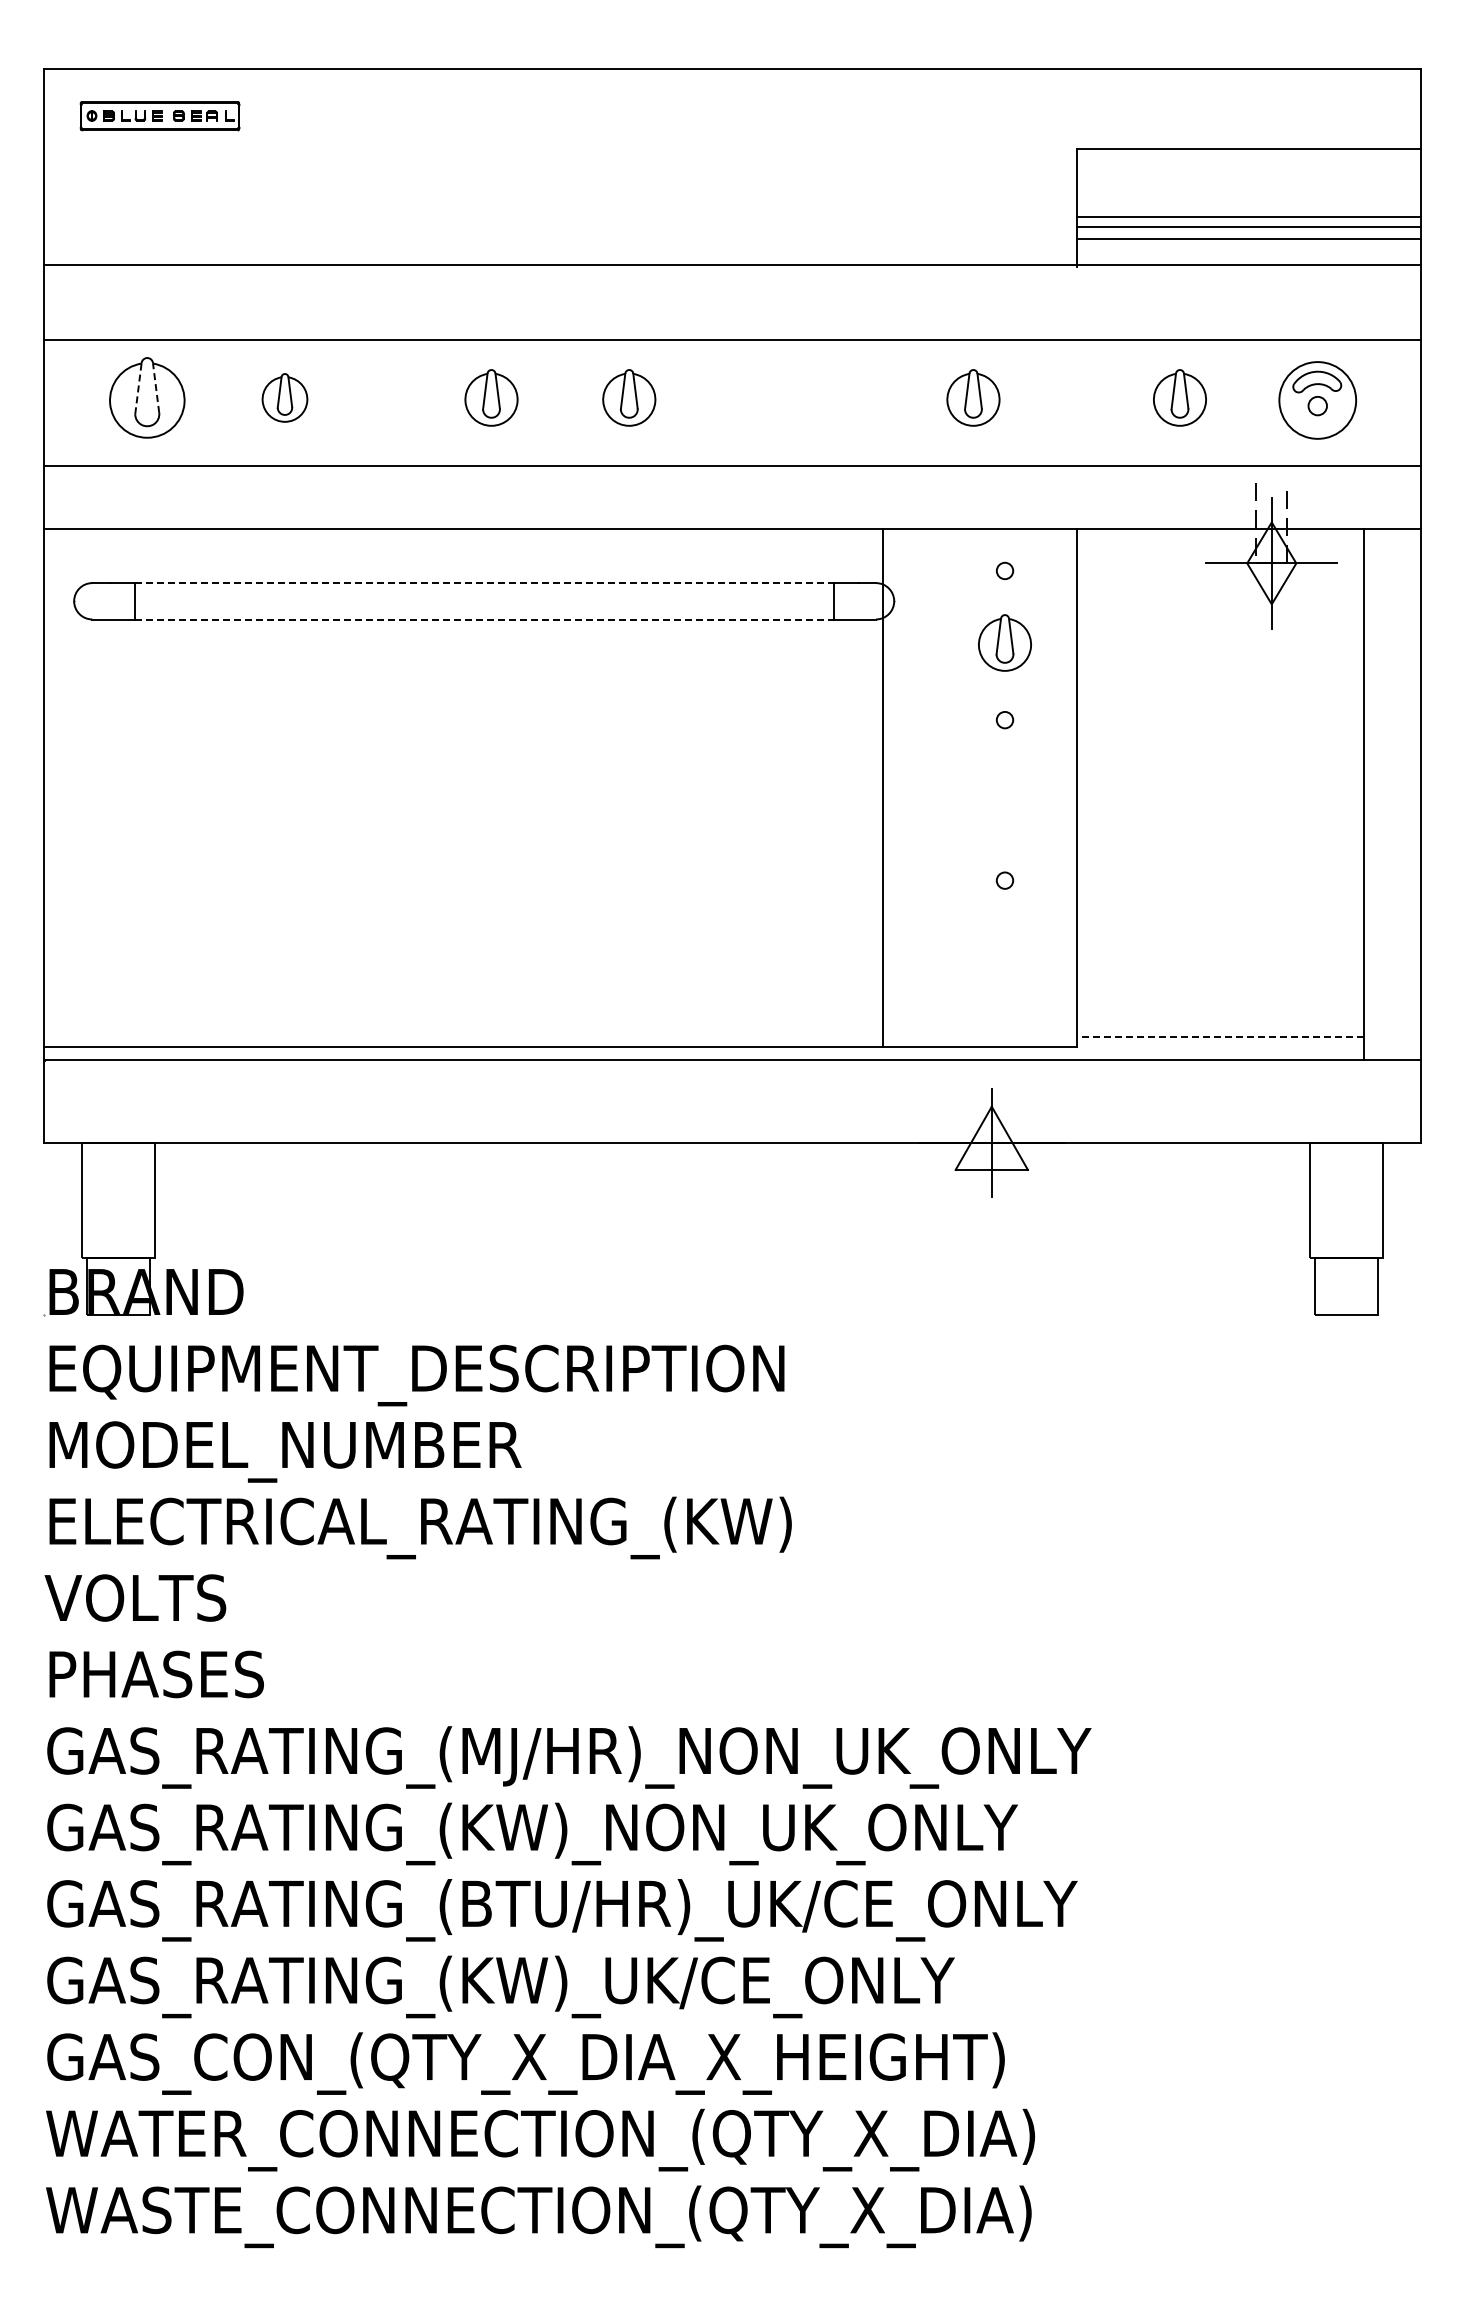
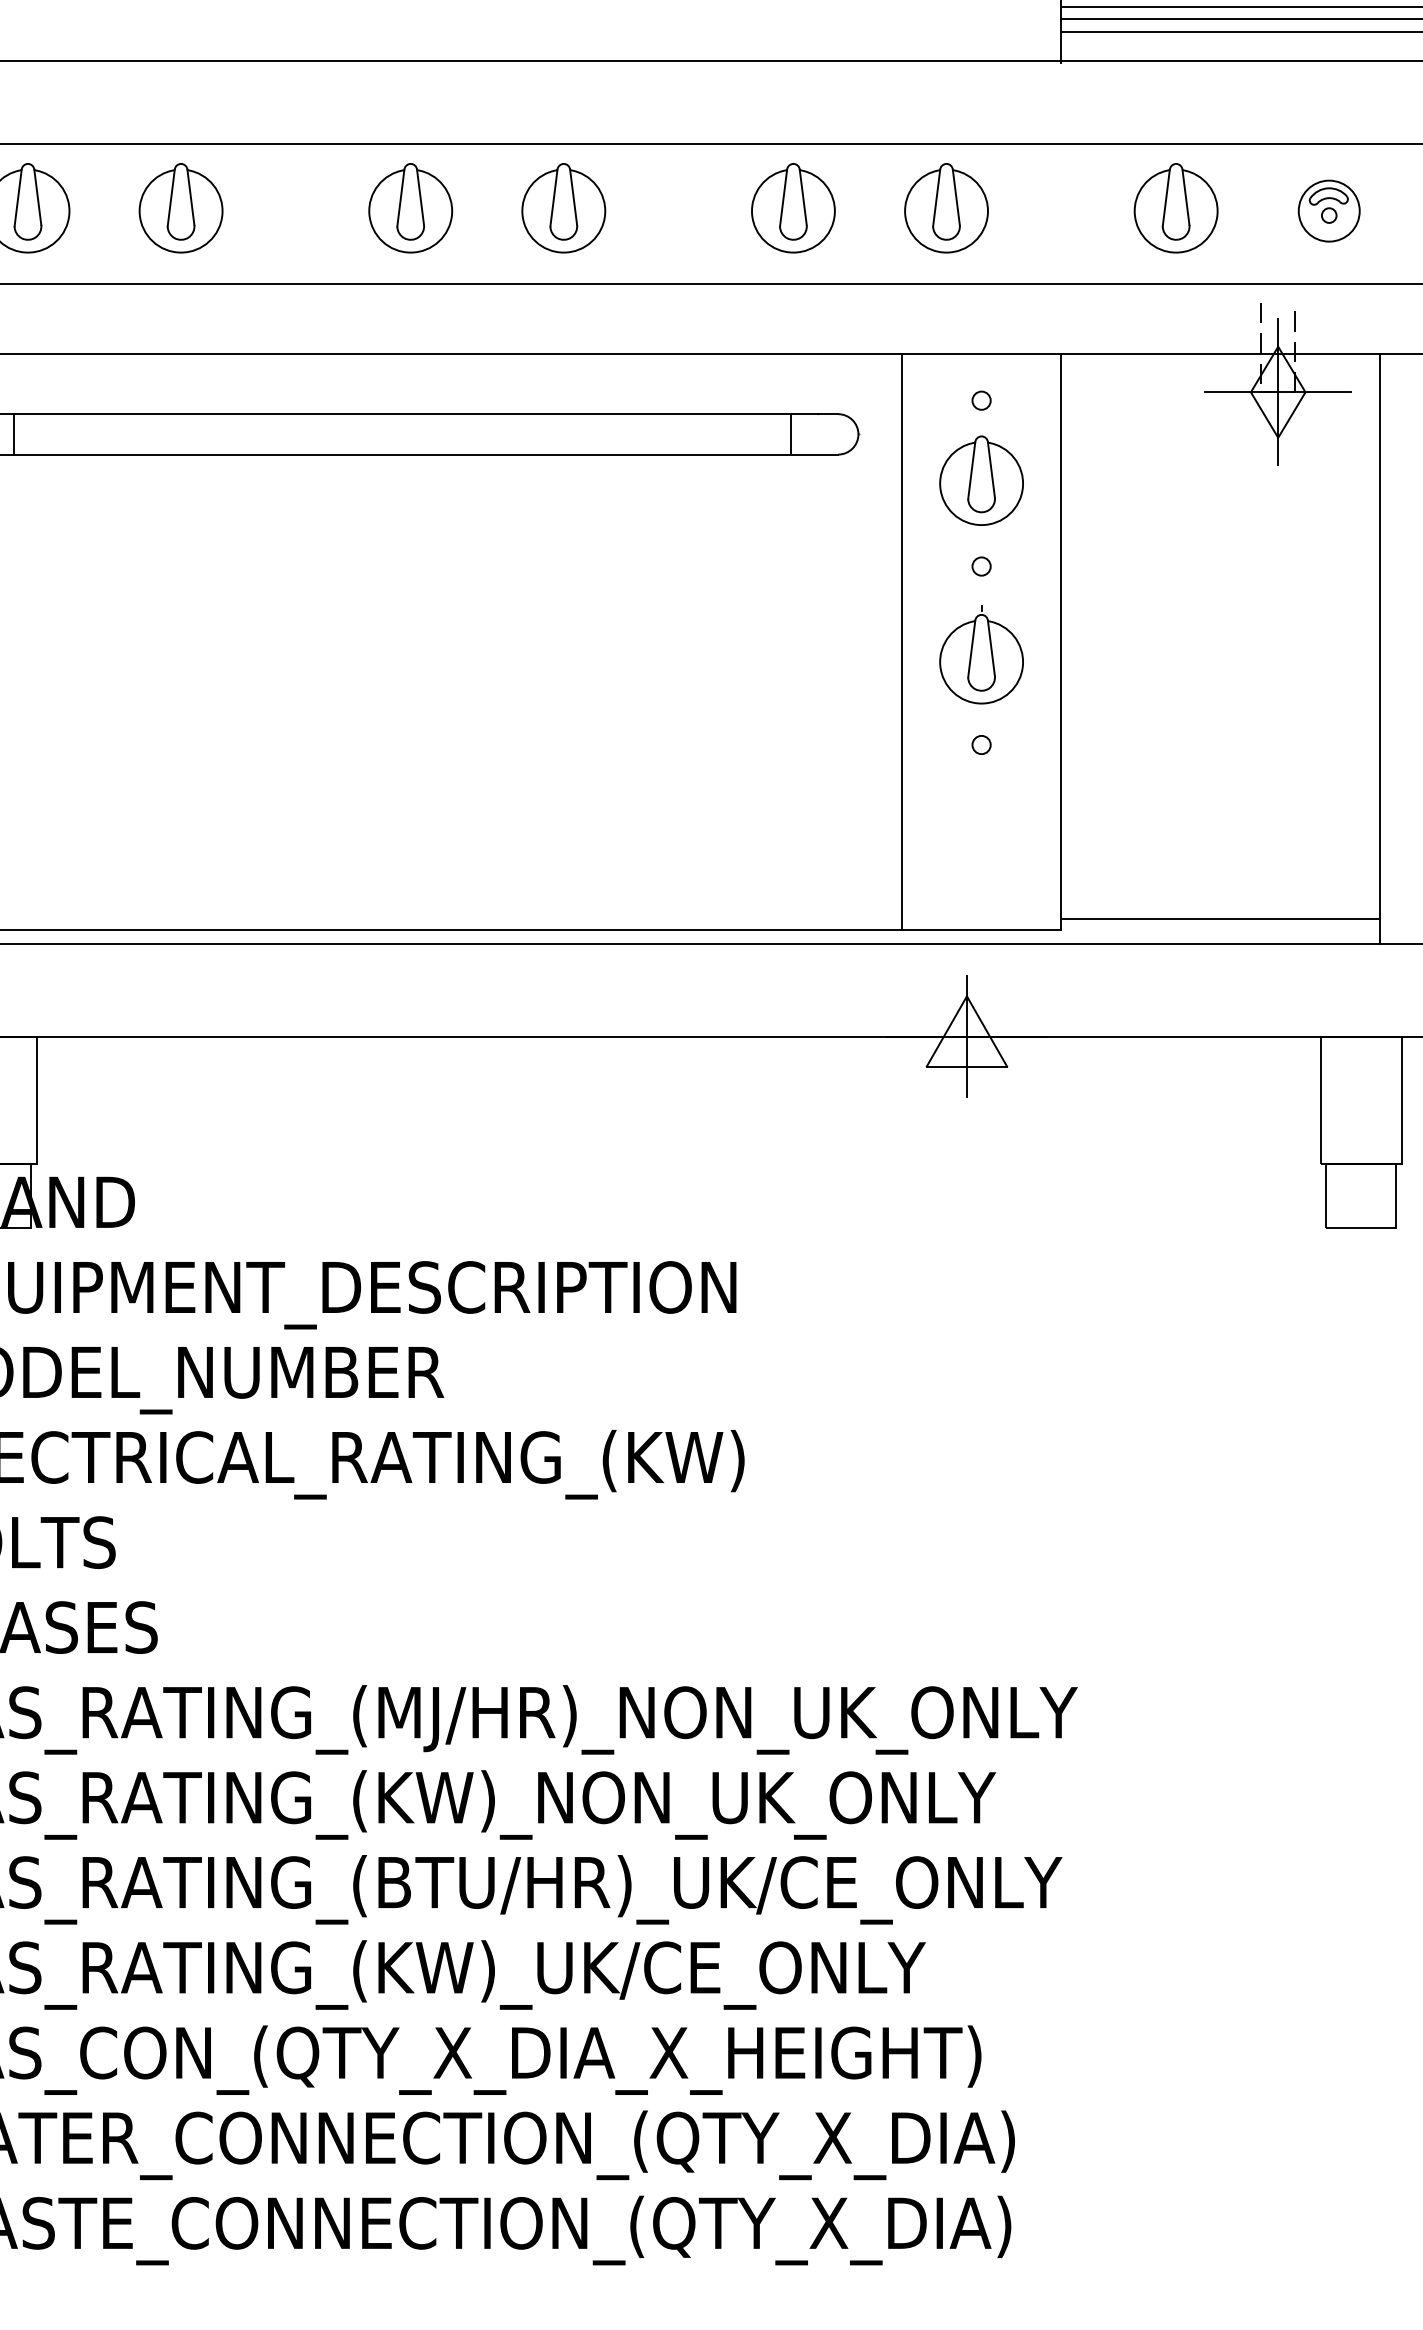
line: (156, 388) -> (38, 197), dashed -> solid
line: (138, 389) -> (18, 198), dashed -> solid
part: (284, 397) -> (180, 207), size x1.67
part: (491, 397) -> (410, 207), size x1.43
part: (629, 397) -> (564, 207), size x1.43
part: (835, 397) -> (793, 207), added
part: (973, 397) -> (946, 207), size x1.43
part: (1179, 397) -> (1175, 207), size x1.43
part: (1317, 400) -> (1329, 211), size x0.71
line: (484, 583) -> (402, 414), dashed -> solid
line: (484, 619) -> (402, 454), dashed -> solid
part: (1004, 642) -> (981, 480), size x1.43
line: (883, 787) -> (902, 641), moved
part: (1004, 799) -> (981, 654), added
line: (1219, 1036) -> (1220, 918), dashed -> solid

